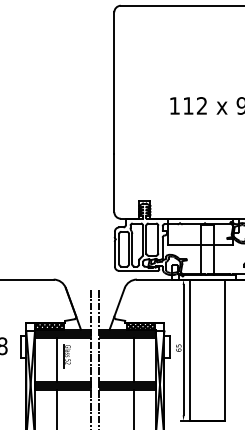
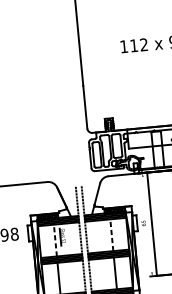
line: (183, 350) -> (147, 224), removed
line: (56, 360) -> (55, 240), solid -> dashed
line: (133, 360) -> (111, 235), solid -> dashed

